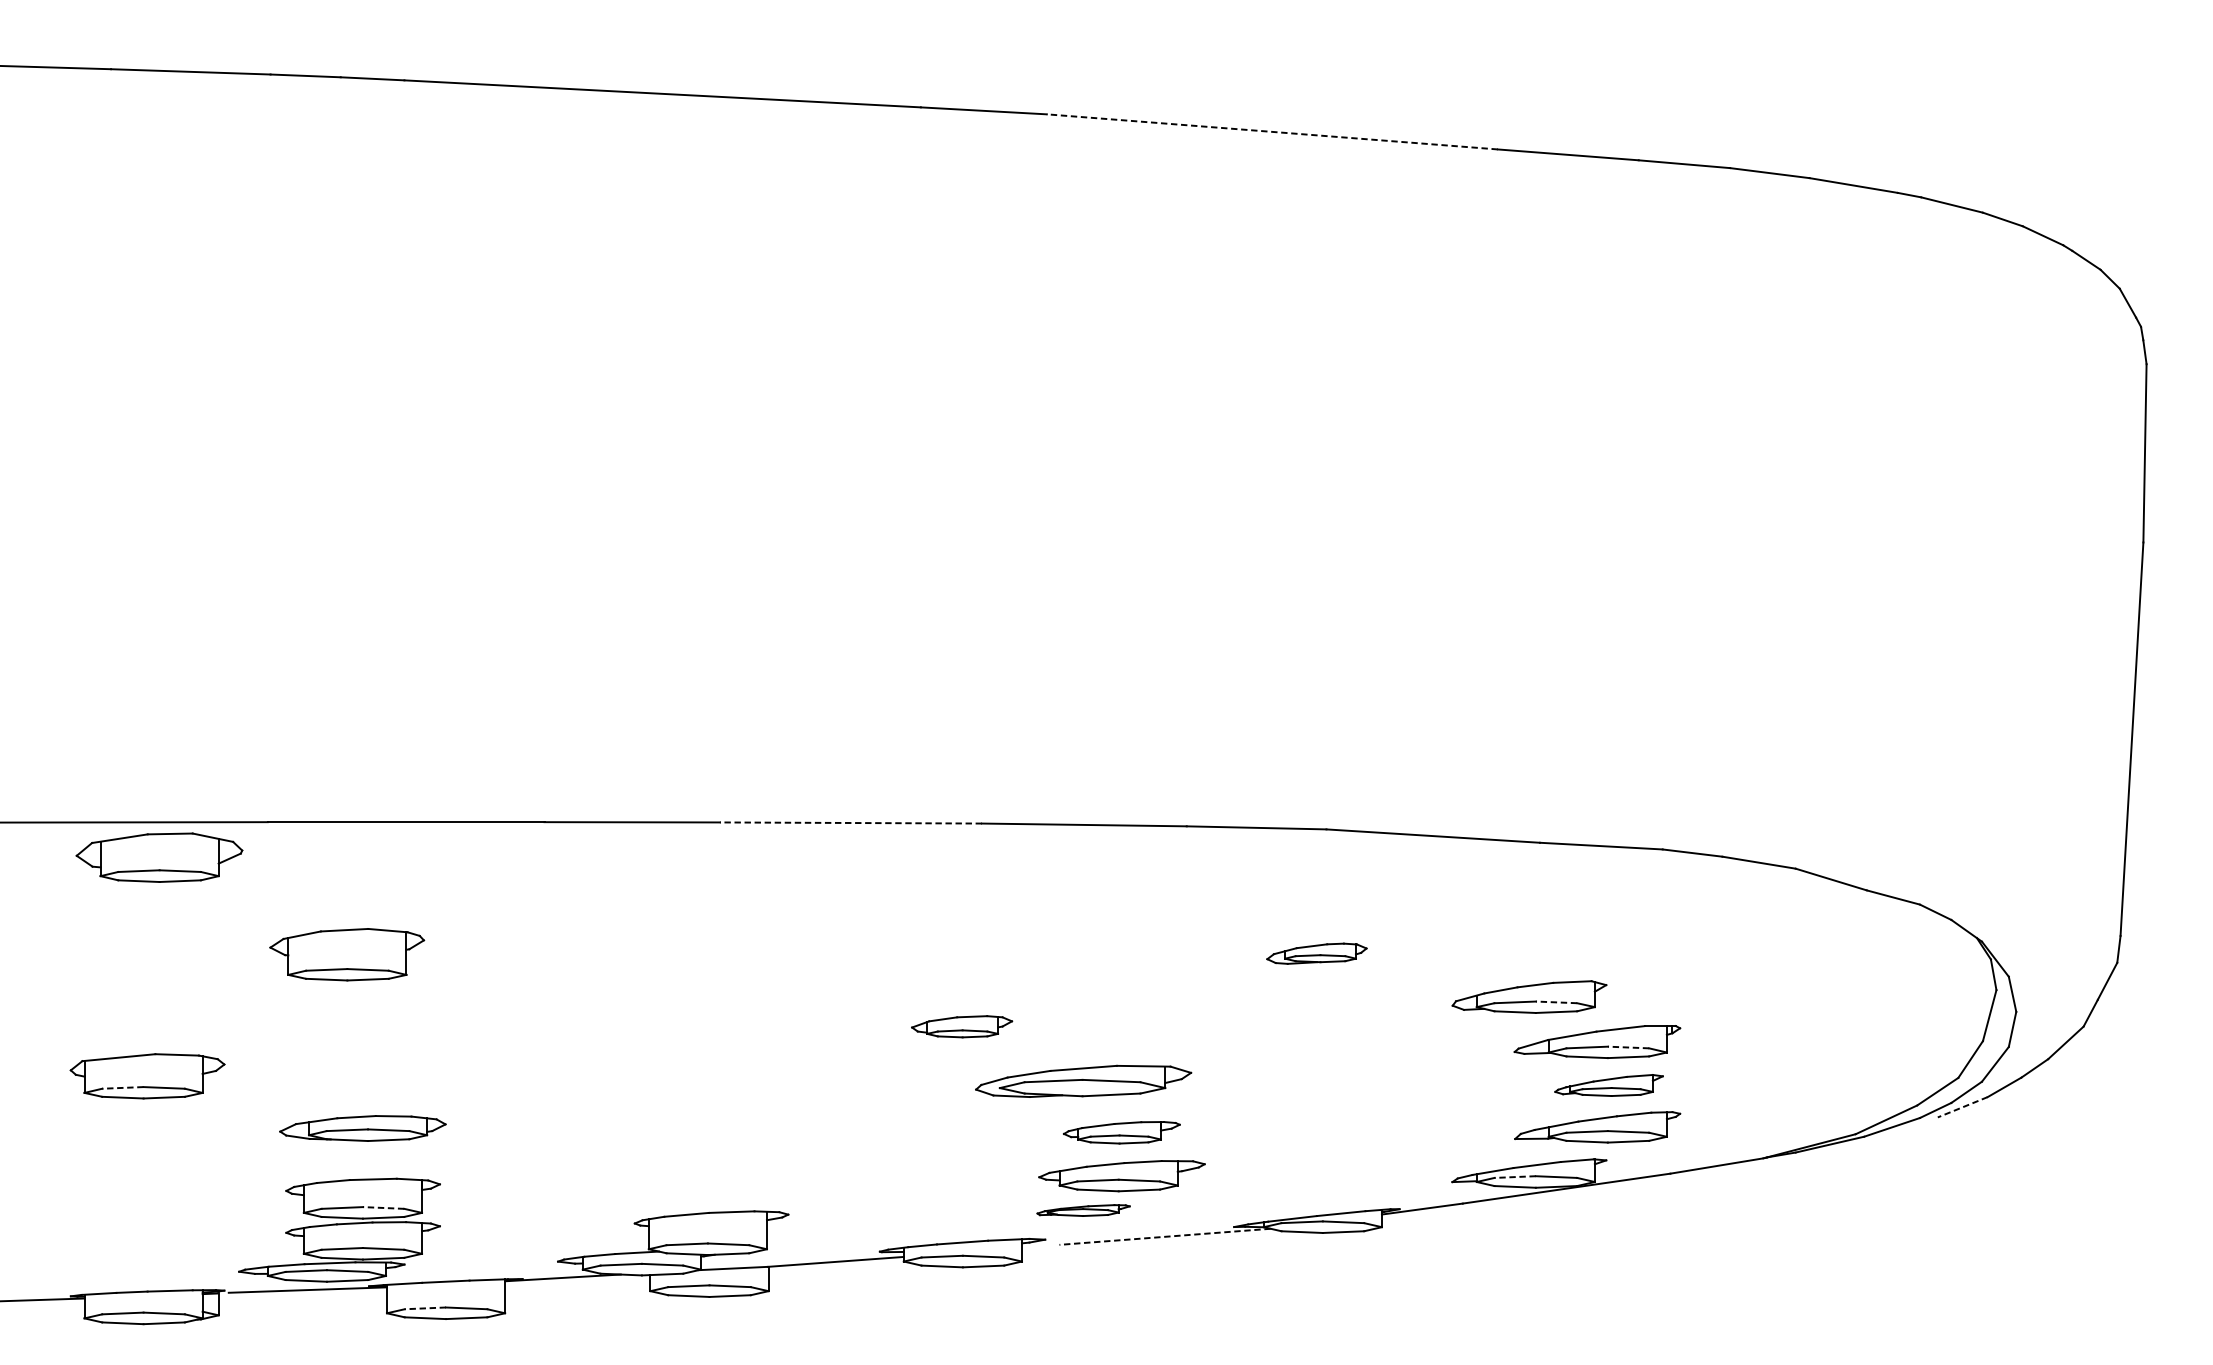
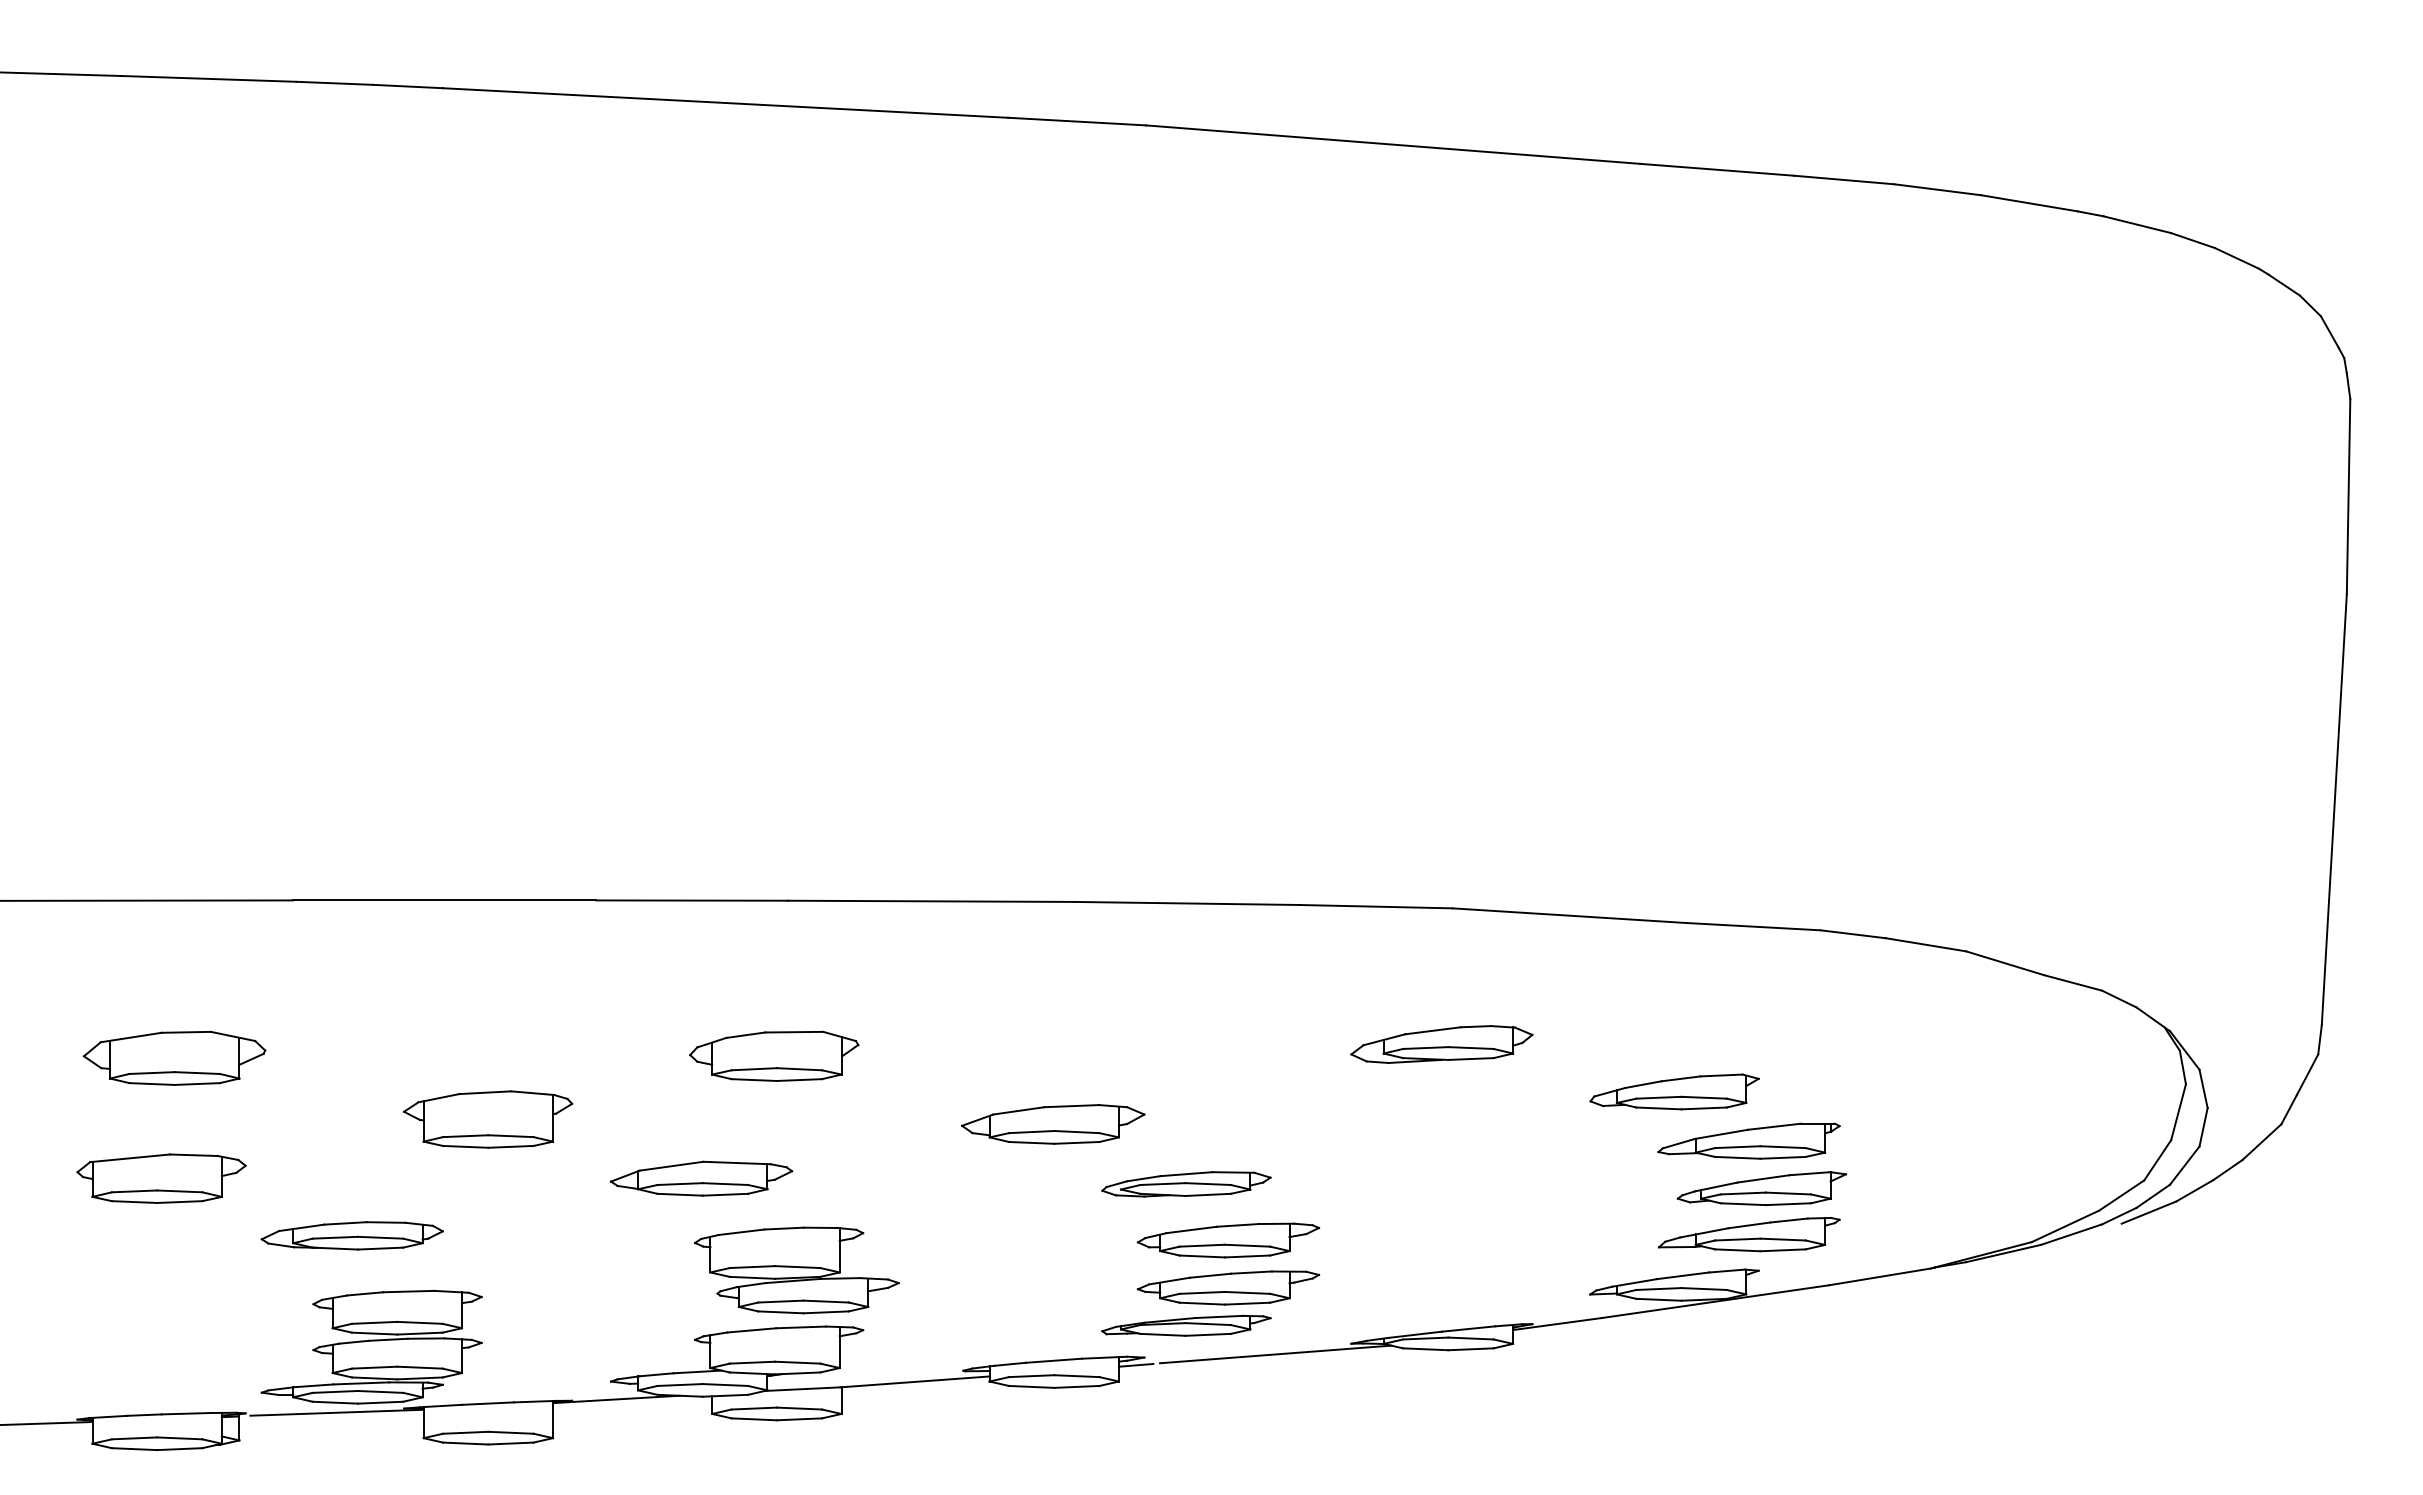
line: (1272, 131) -> (1393, 144), dashed -> solid
line: (850, 823) -> (931, 901), dashed -> solid
part: (159, 856) -> (174, 1057), moved
part: (1316, 953) -> (1441, 1044), size x1.67
part: (347, 954) -> (488, 1119), moved
part: (707, 963) -> (774, 1055), added
line: (1556, 1002) -> (1704, 1097), dashed -> solid
part: (962, 1026) -> (1053, 1124), size x1.67
line: (1628, 1047) -> (1783, 1147), dashed -> solid
part: (640, 1076) -> (701, 1178), added
part: (1083, 1081) -> (1186, 1184), size x0.71
part: (1608, 1085) -> (1761, 1188), size x1.43
line: (122, 1088) -> (134, 1191), dashed -> solid
line: (1963, 1107) -> (2149, 1212), dashed -> solid
part: (362, 1128) -> (351, 1235), moved
part: (1121, 1132) -> (1227, 1240), size x1.43
part: (727, 1160) -> (796, 1270), added
line: (1514, 1177) -> (1658, 1289), dashed -> solid
line: (383, 1207) -> (419, 1322), dashed -> solid
part: (1083, 1210) -> (1186, 1325), size x1.67
line: (1164, 1236) -> (1275, 1354), dashed -> solid
line: (1037, 1246) -> (1135, 1364), added
line: (425, 1308) -> (465, 1432), dashed -> solid

